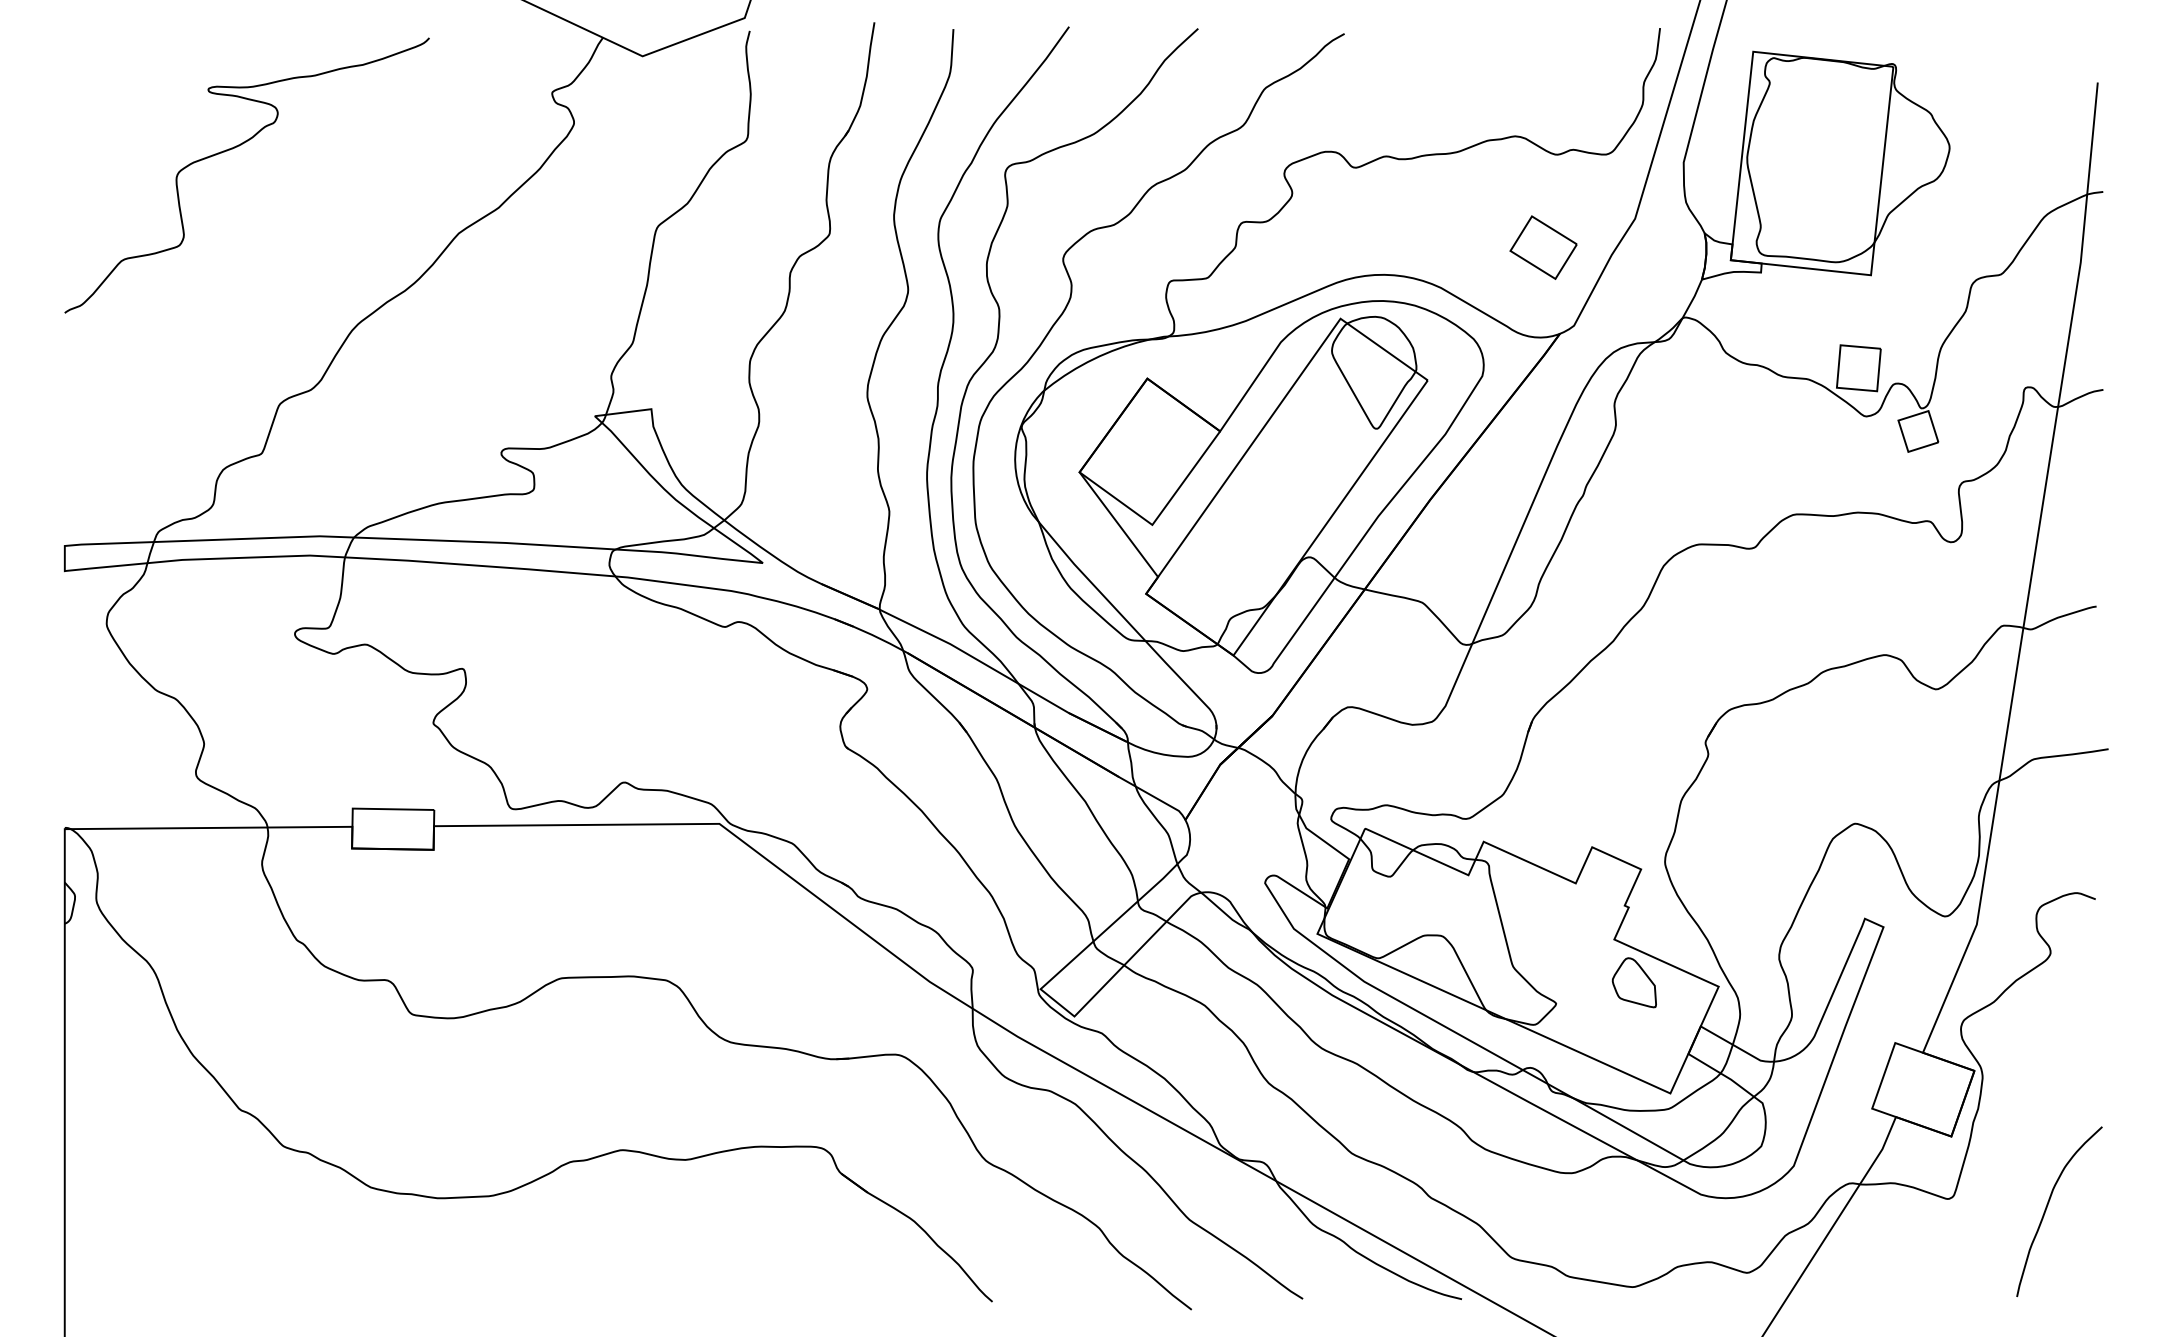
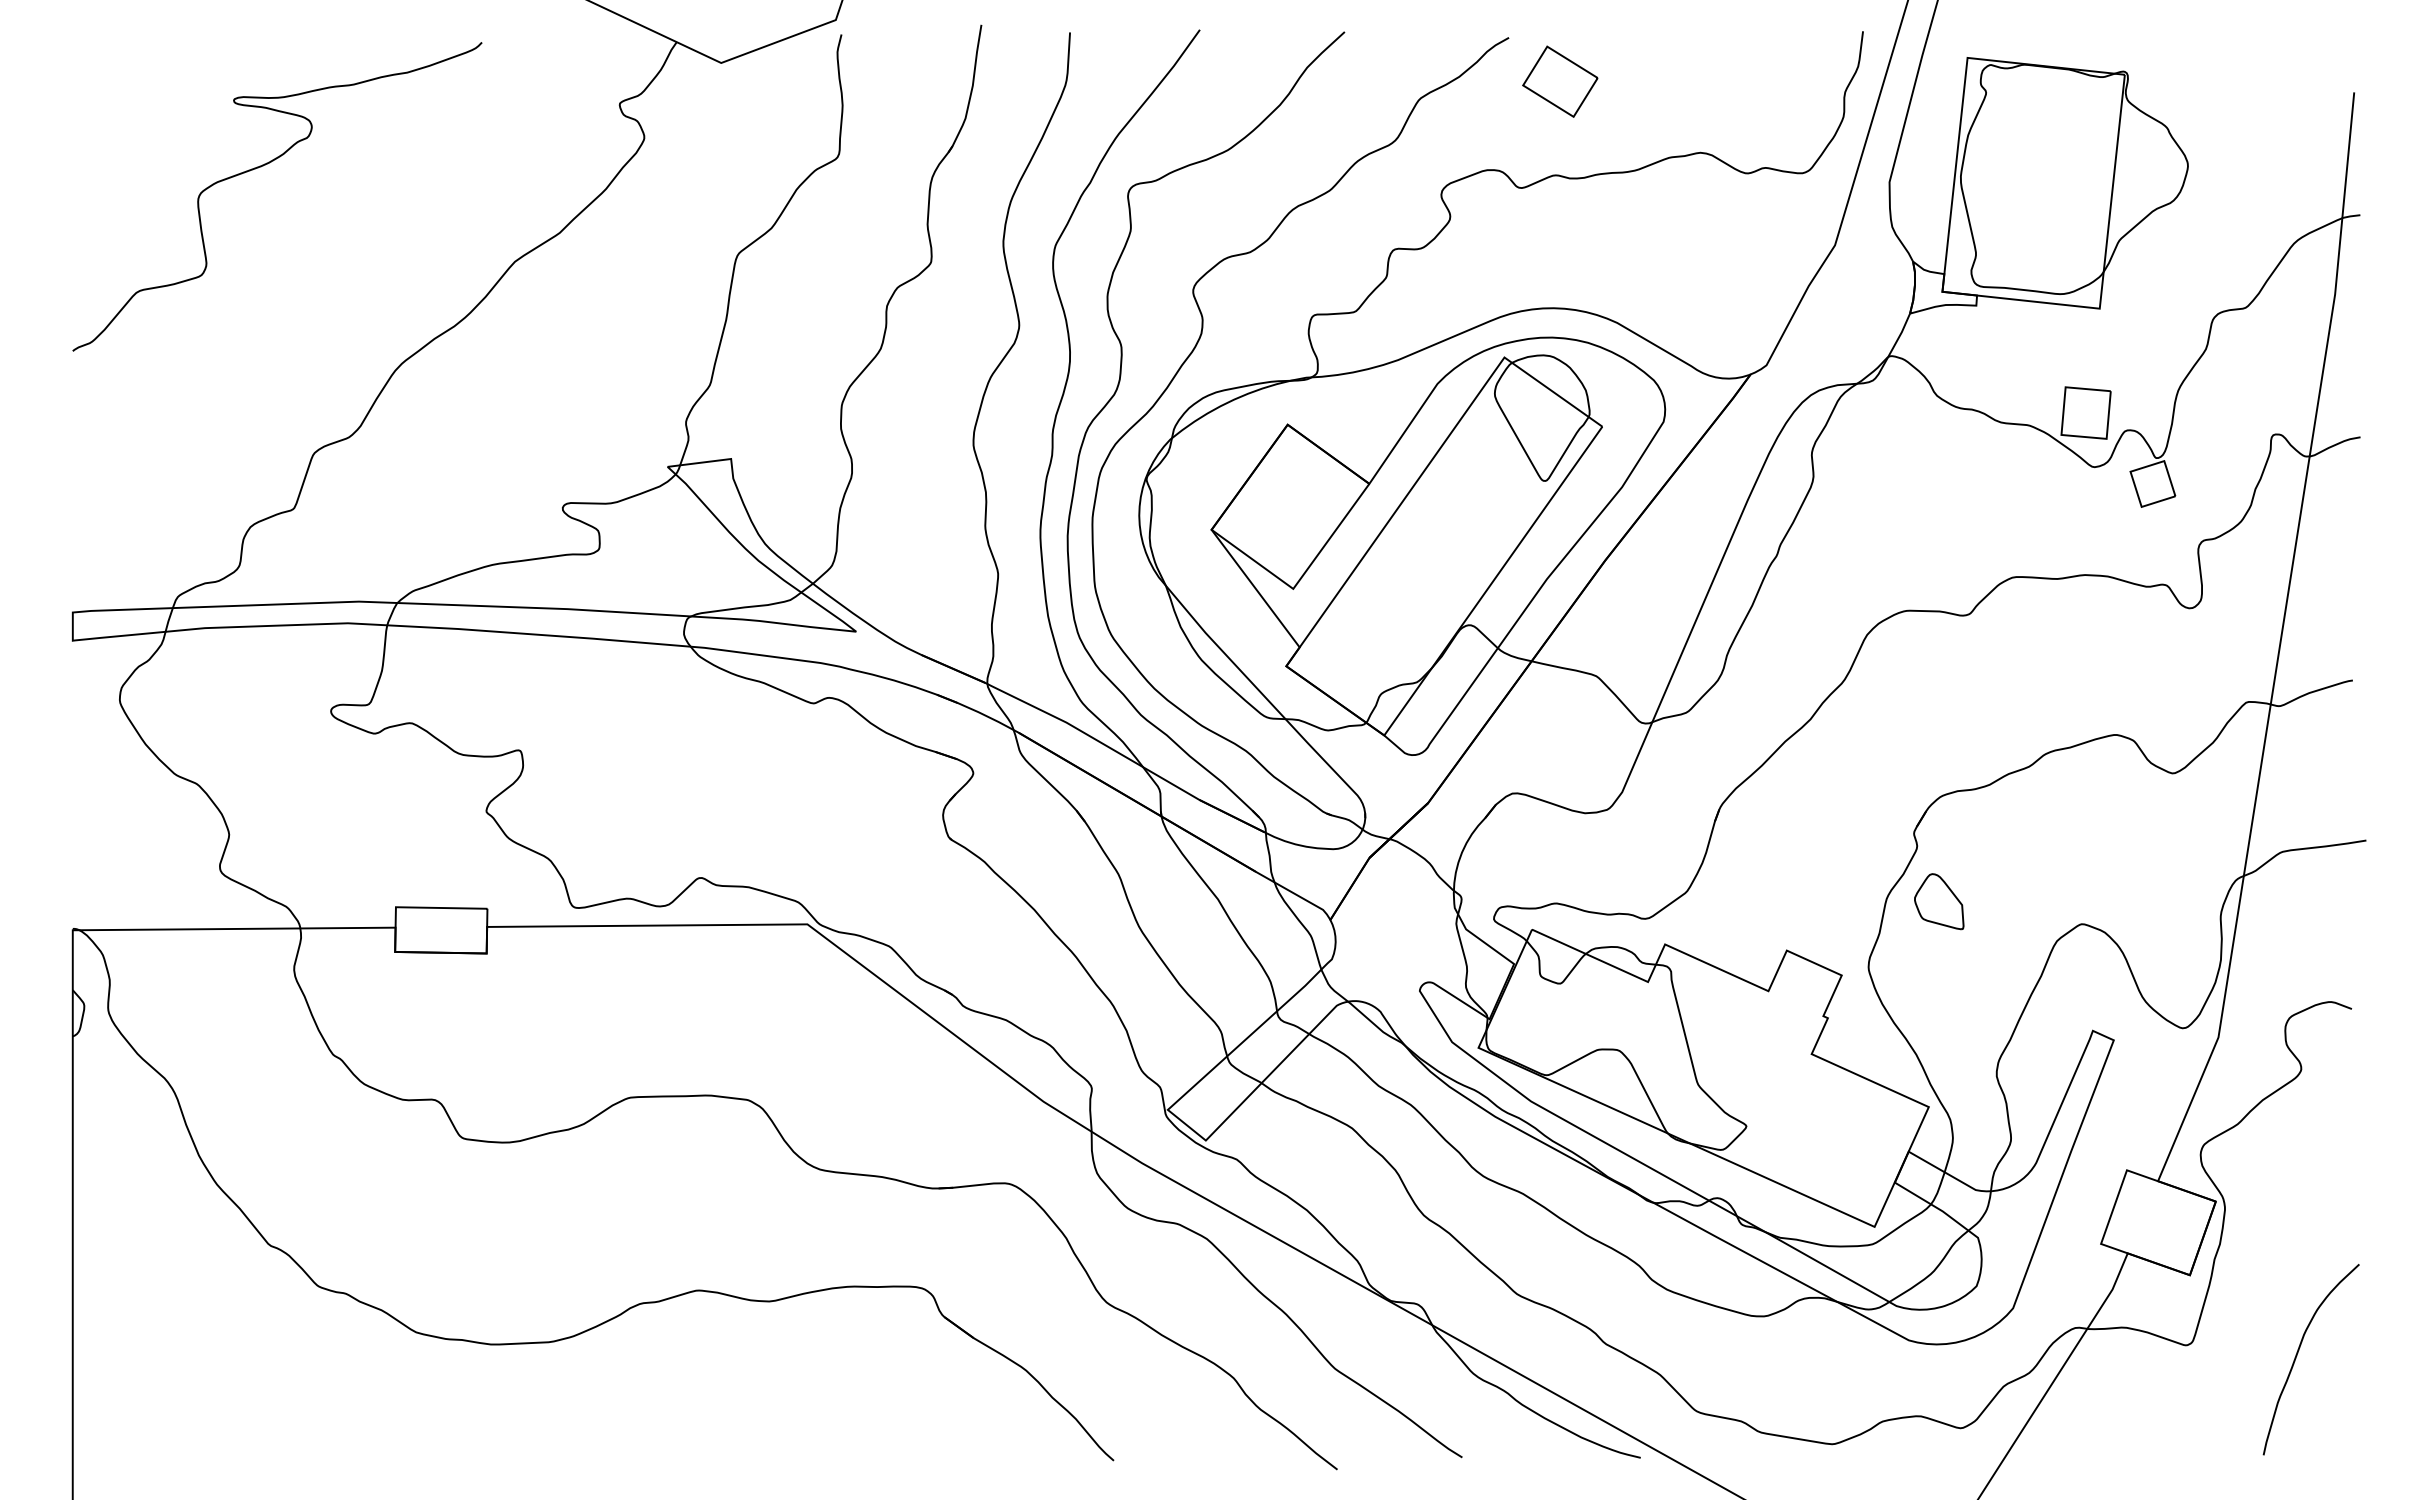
part: (1543, 247) -> (1560, 81), moved
part: (1634, 982) -> (1939, 901), moved

